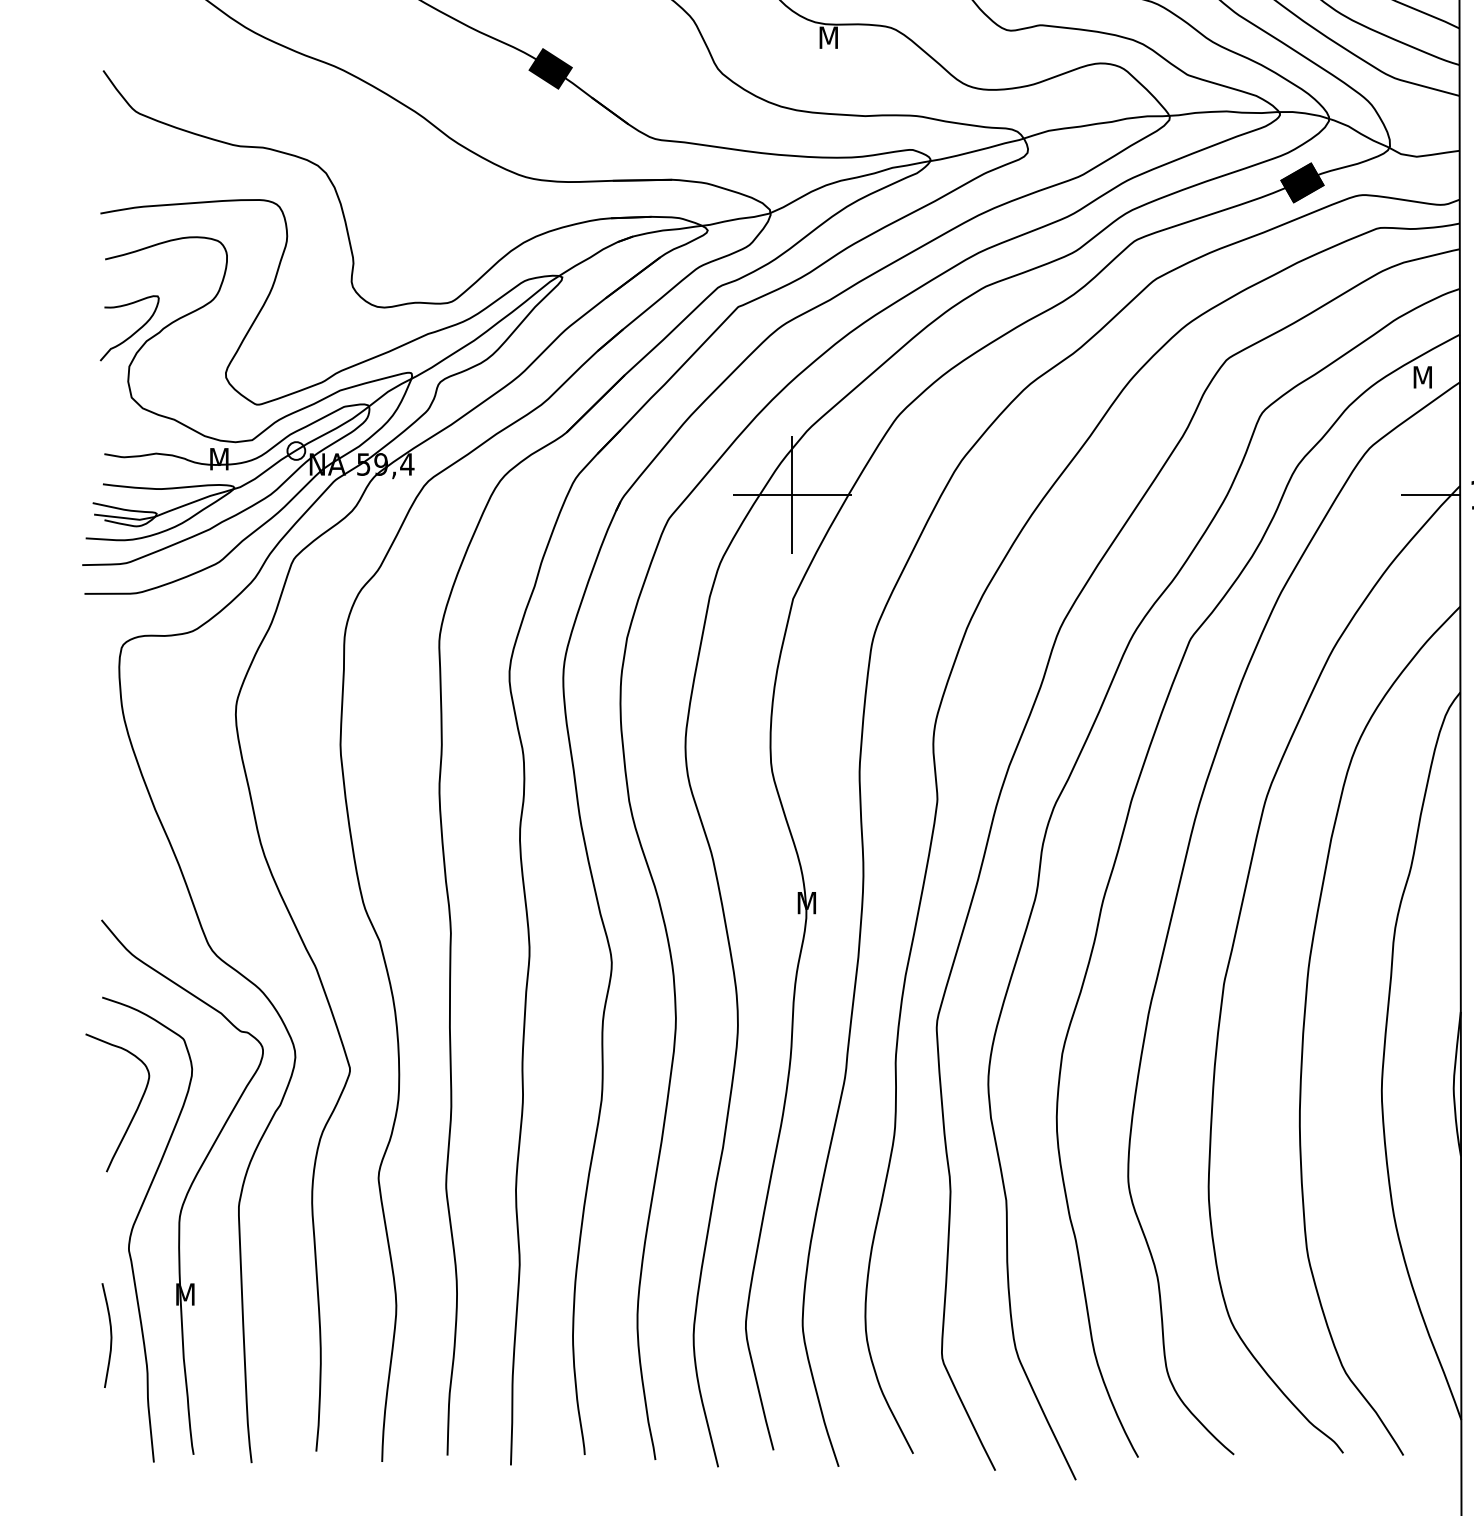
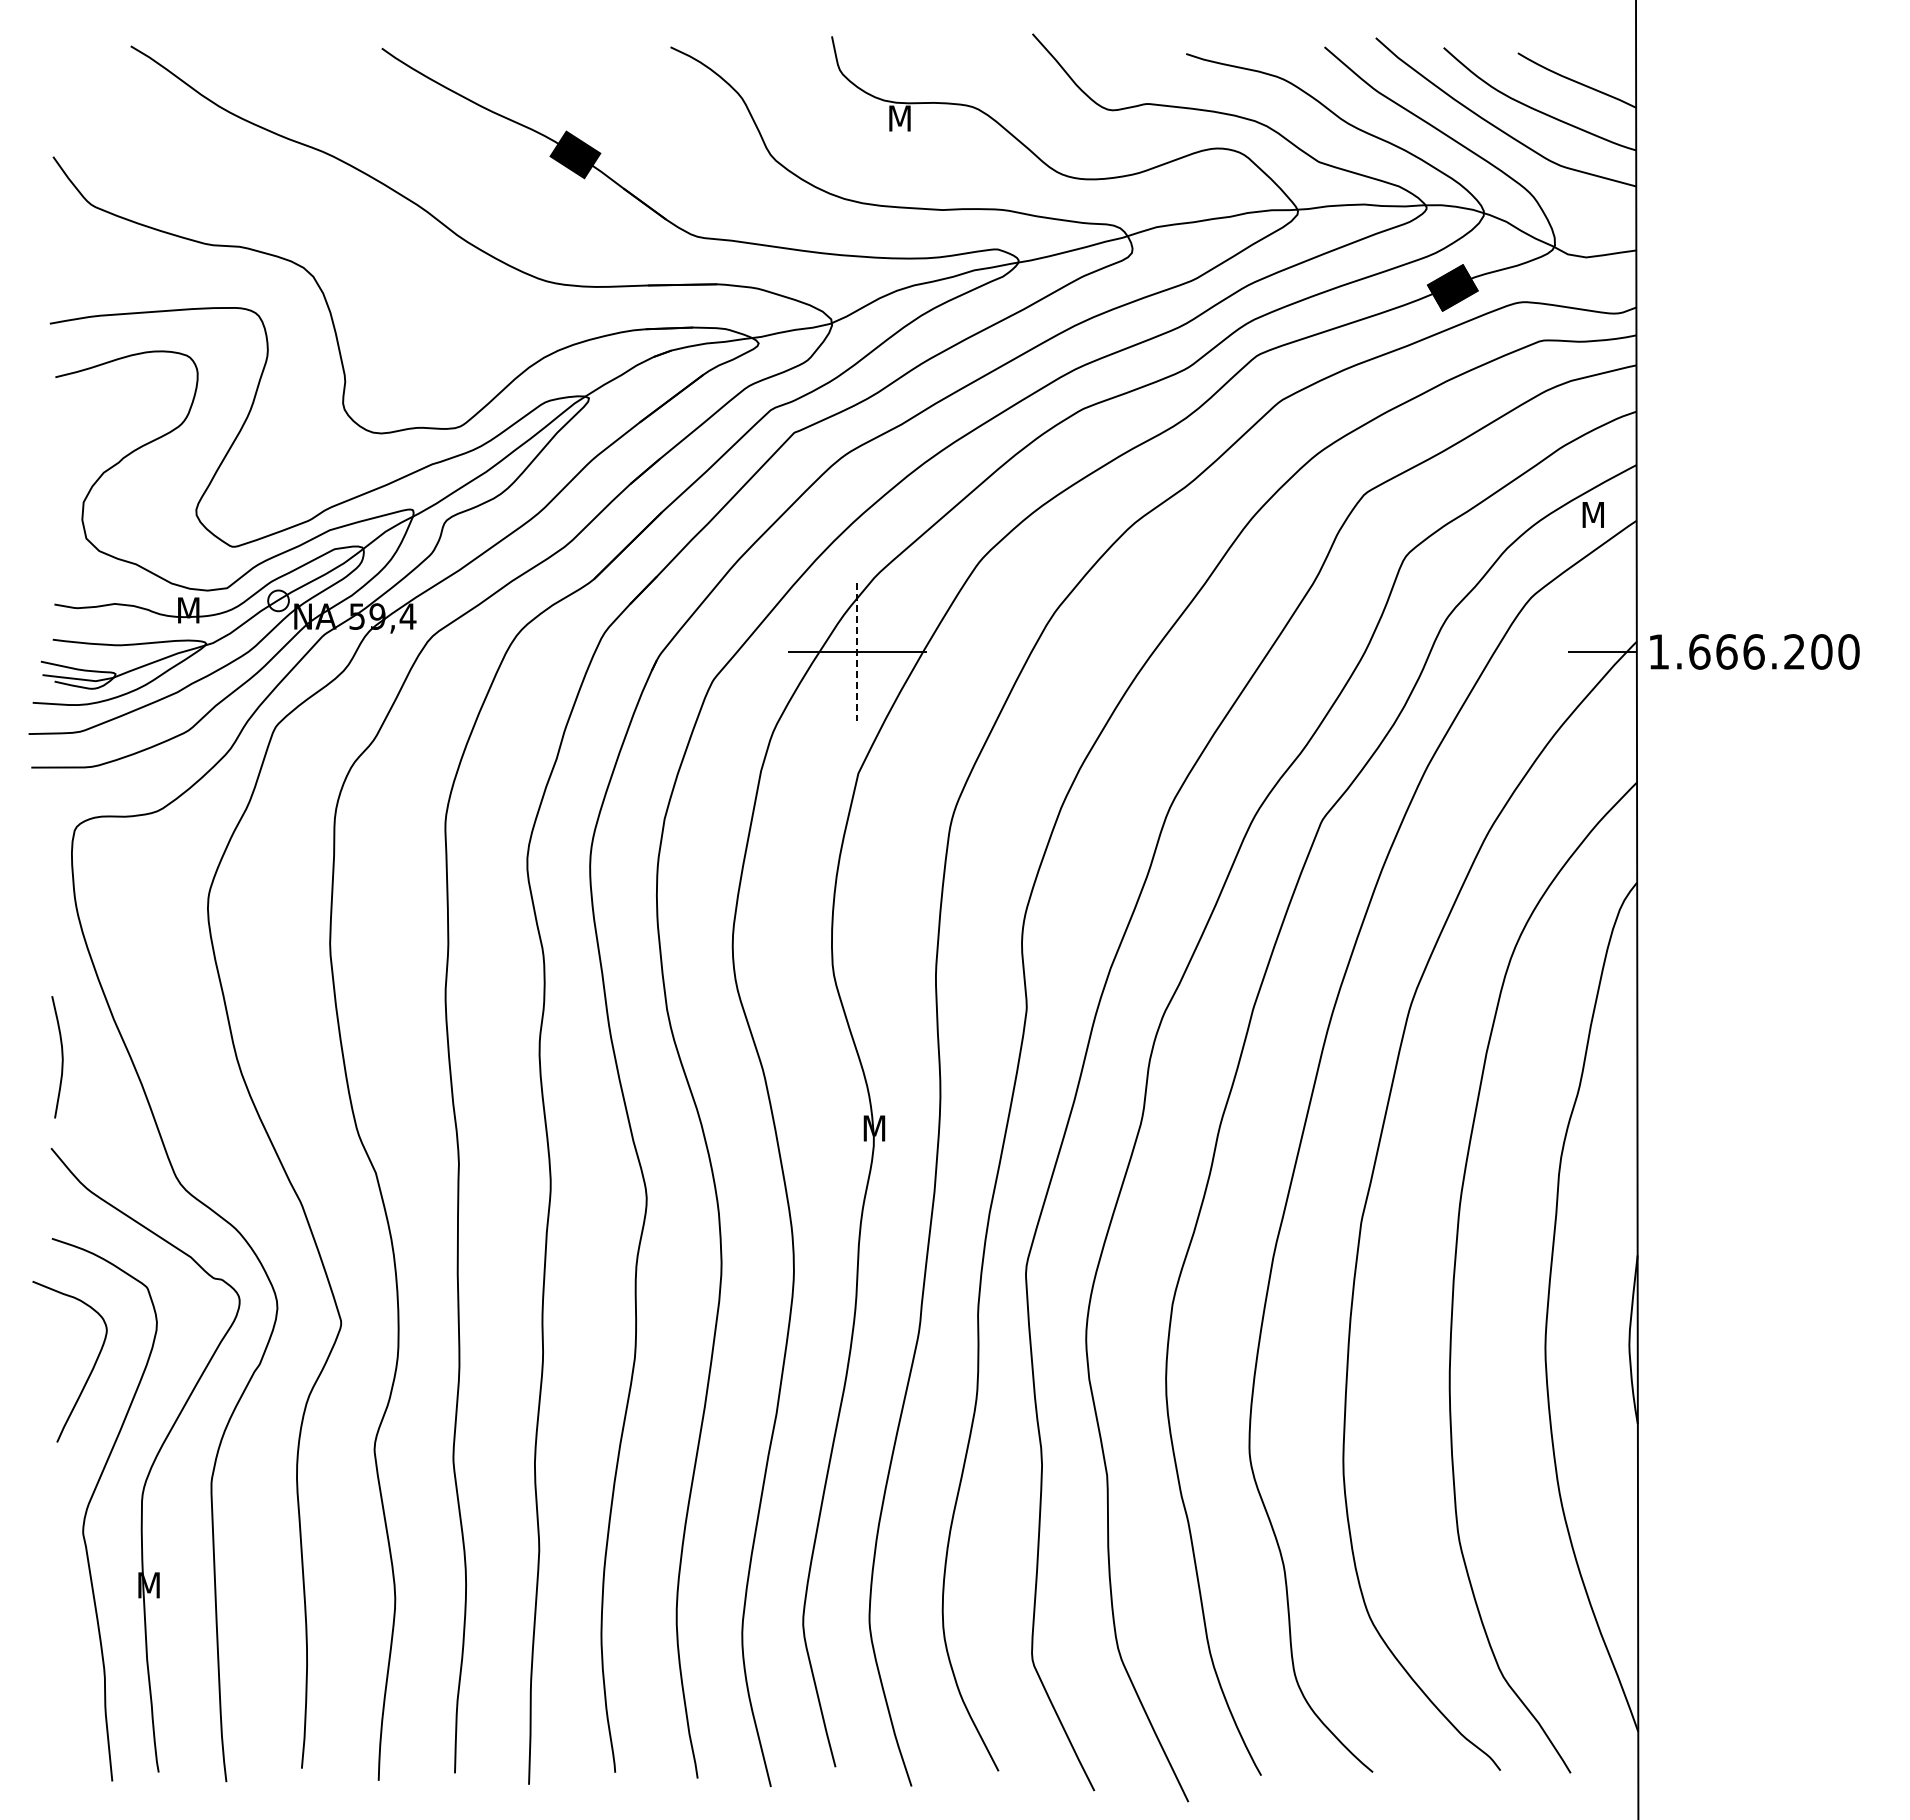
curve: (134, 332) -> (89, 462), removed
line: (792, 495) -> (857, 652), solid -> dashed
curve: (110, 1335) -> (61, 1057), moved

